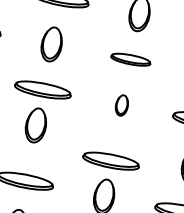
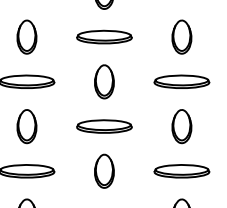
part: (131, 59) -> (104, 36), size x1.43
part: (122, 105) -> (104, 81), size x1.67
part: (35, 125) -> (26, 126), moved
part: (111, 161) -> (104, 126), moved

